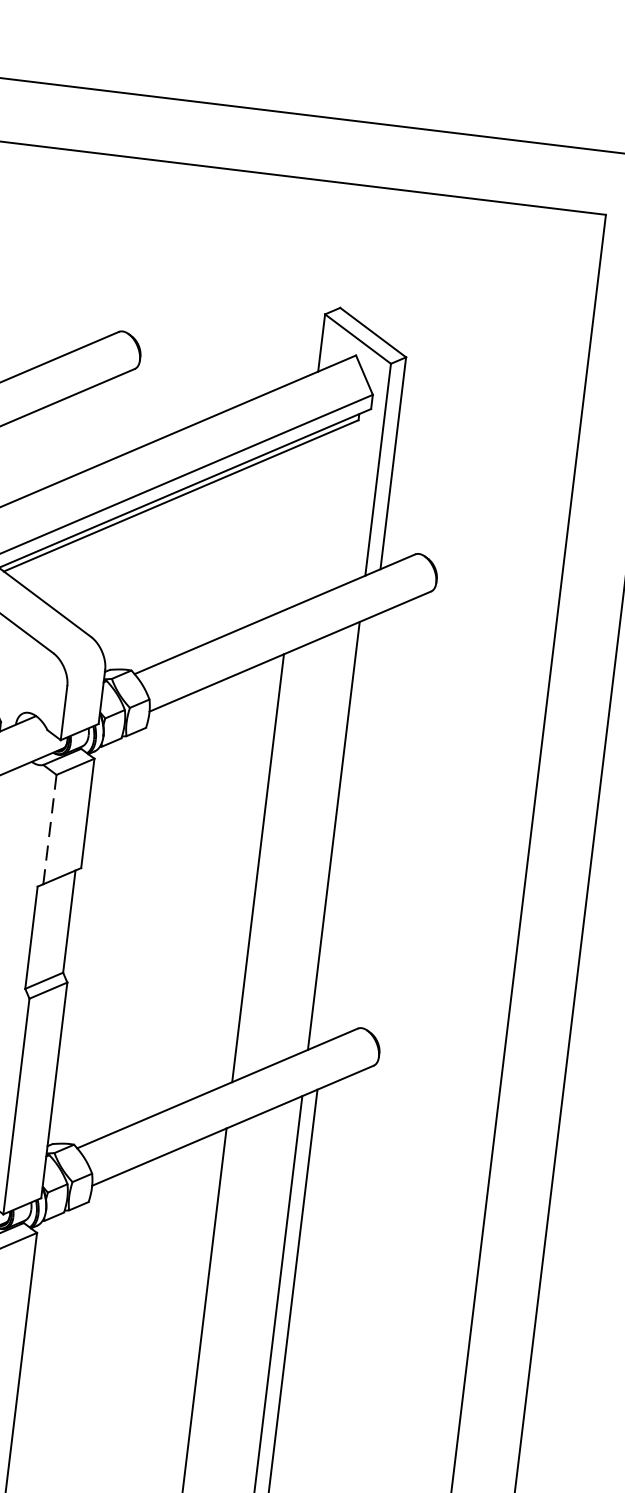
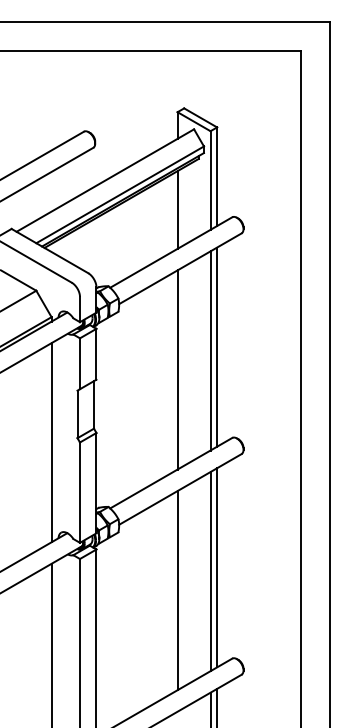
line: (299, 523) -> (177, 209), added
line: (349, 828) -> (217, 346), added
line: (51, 829) -> (80, 363), dashed -> solid

